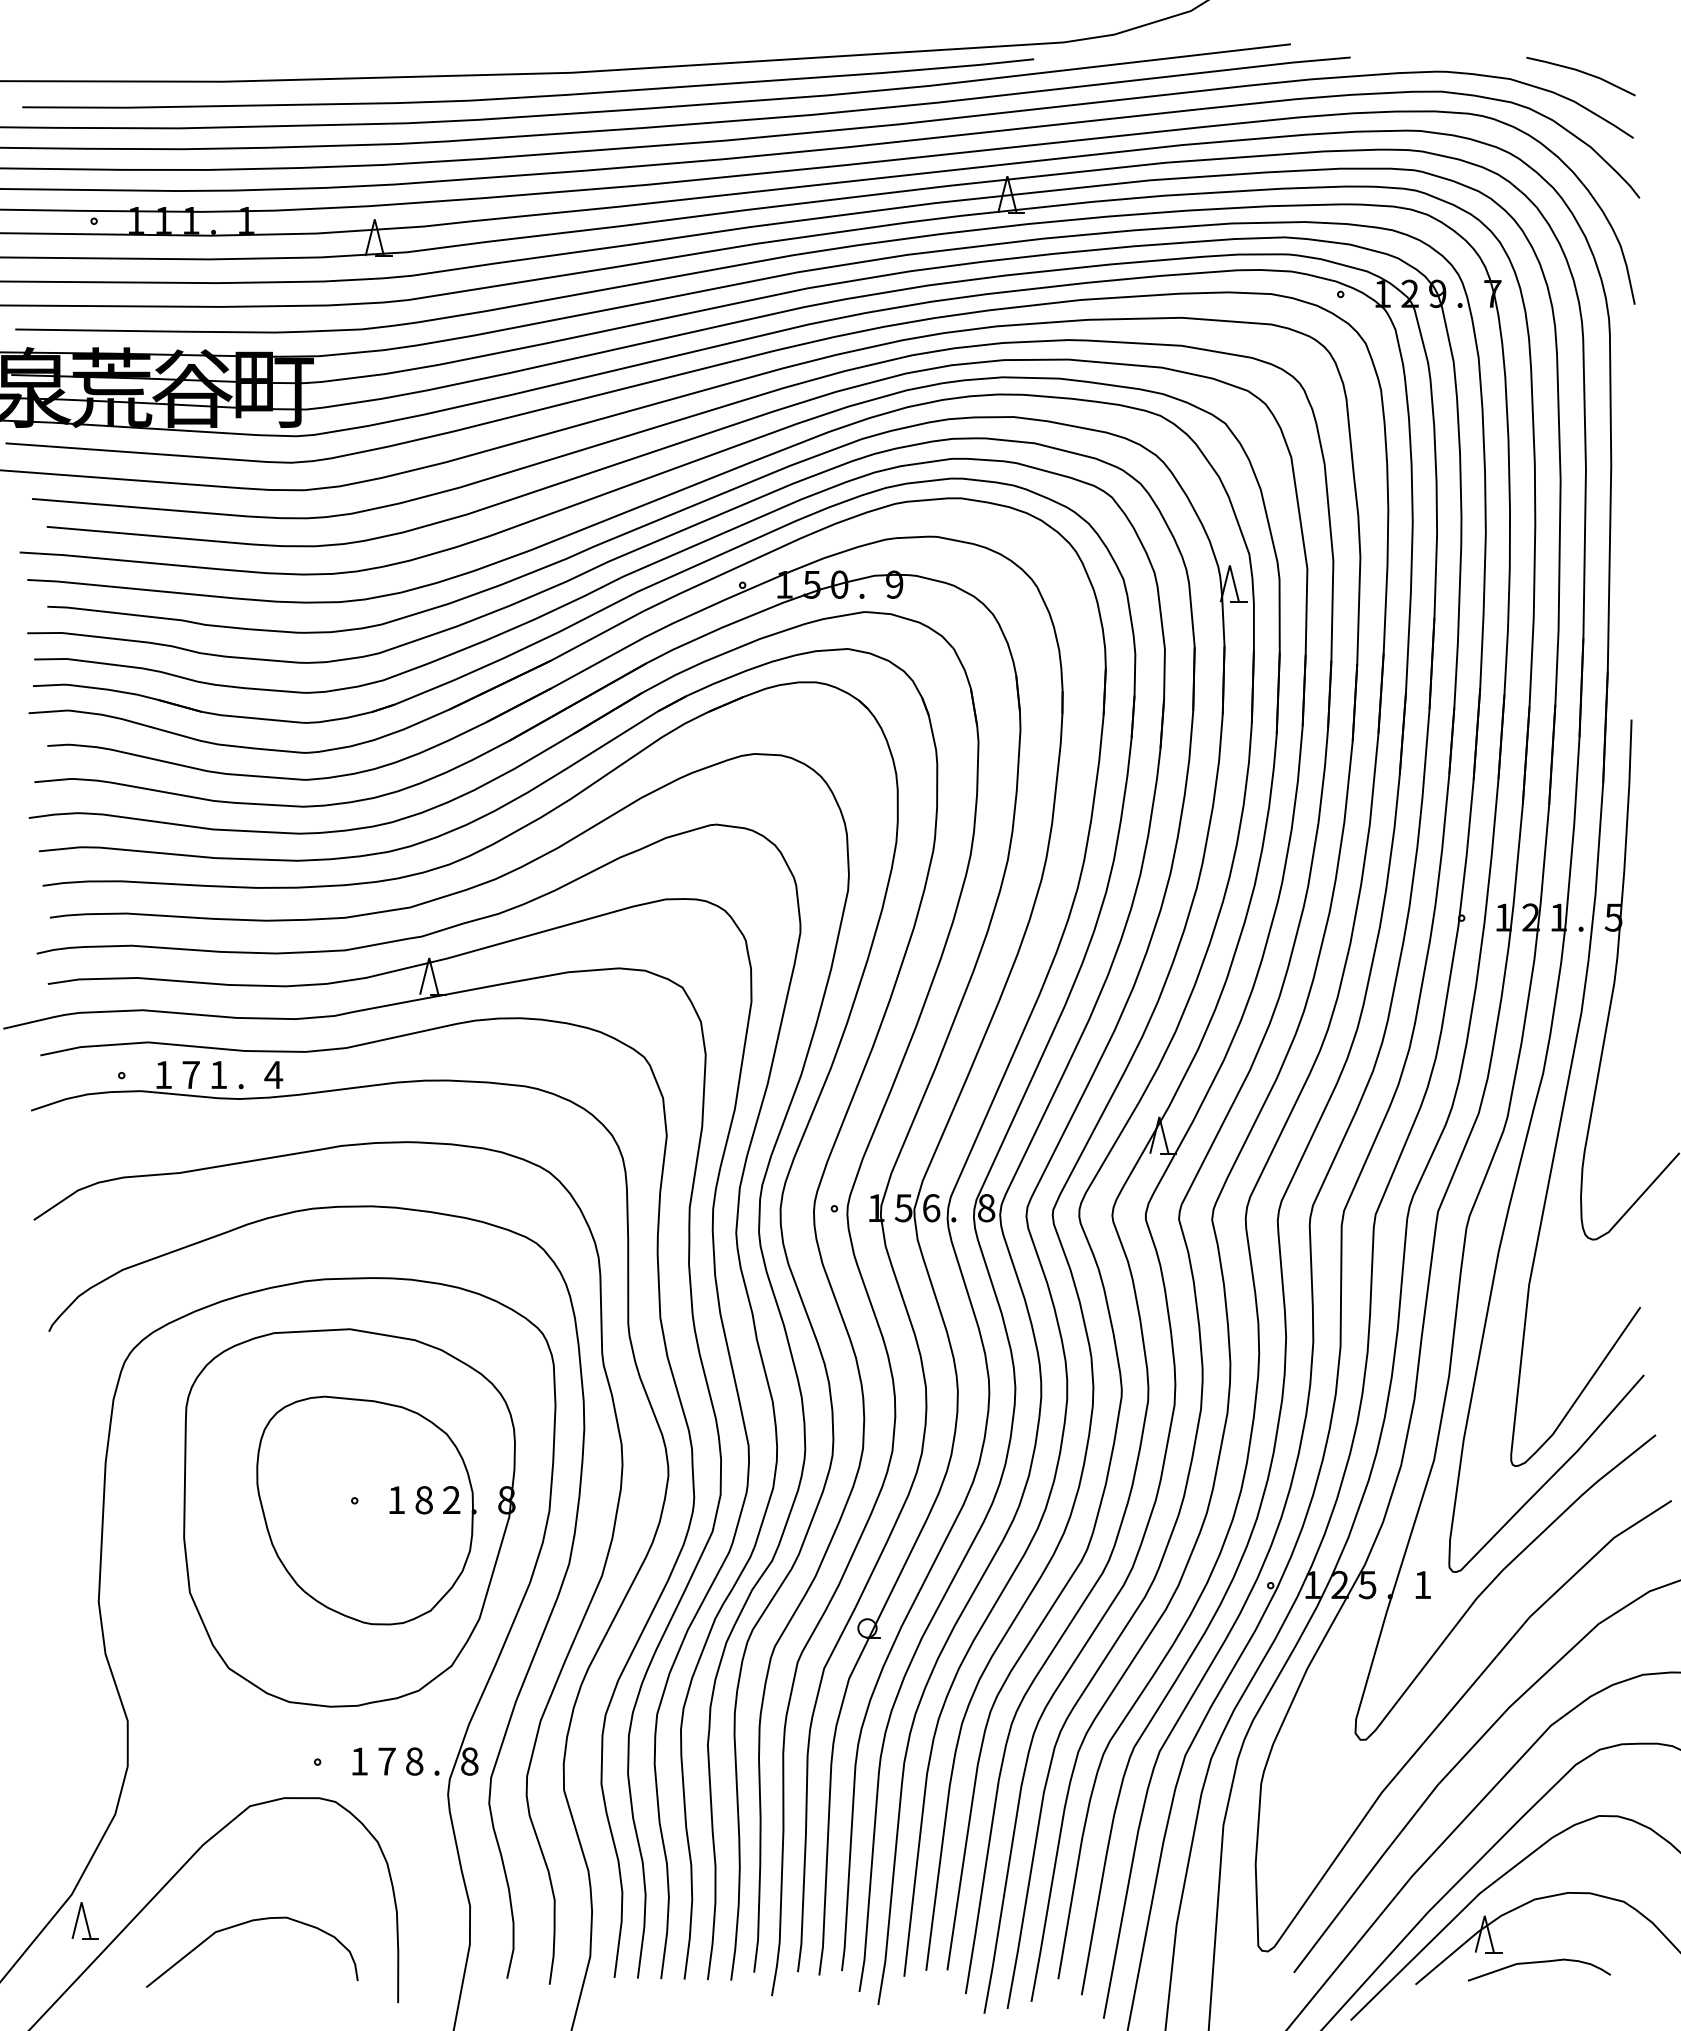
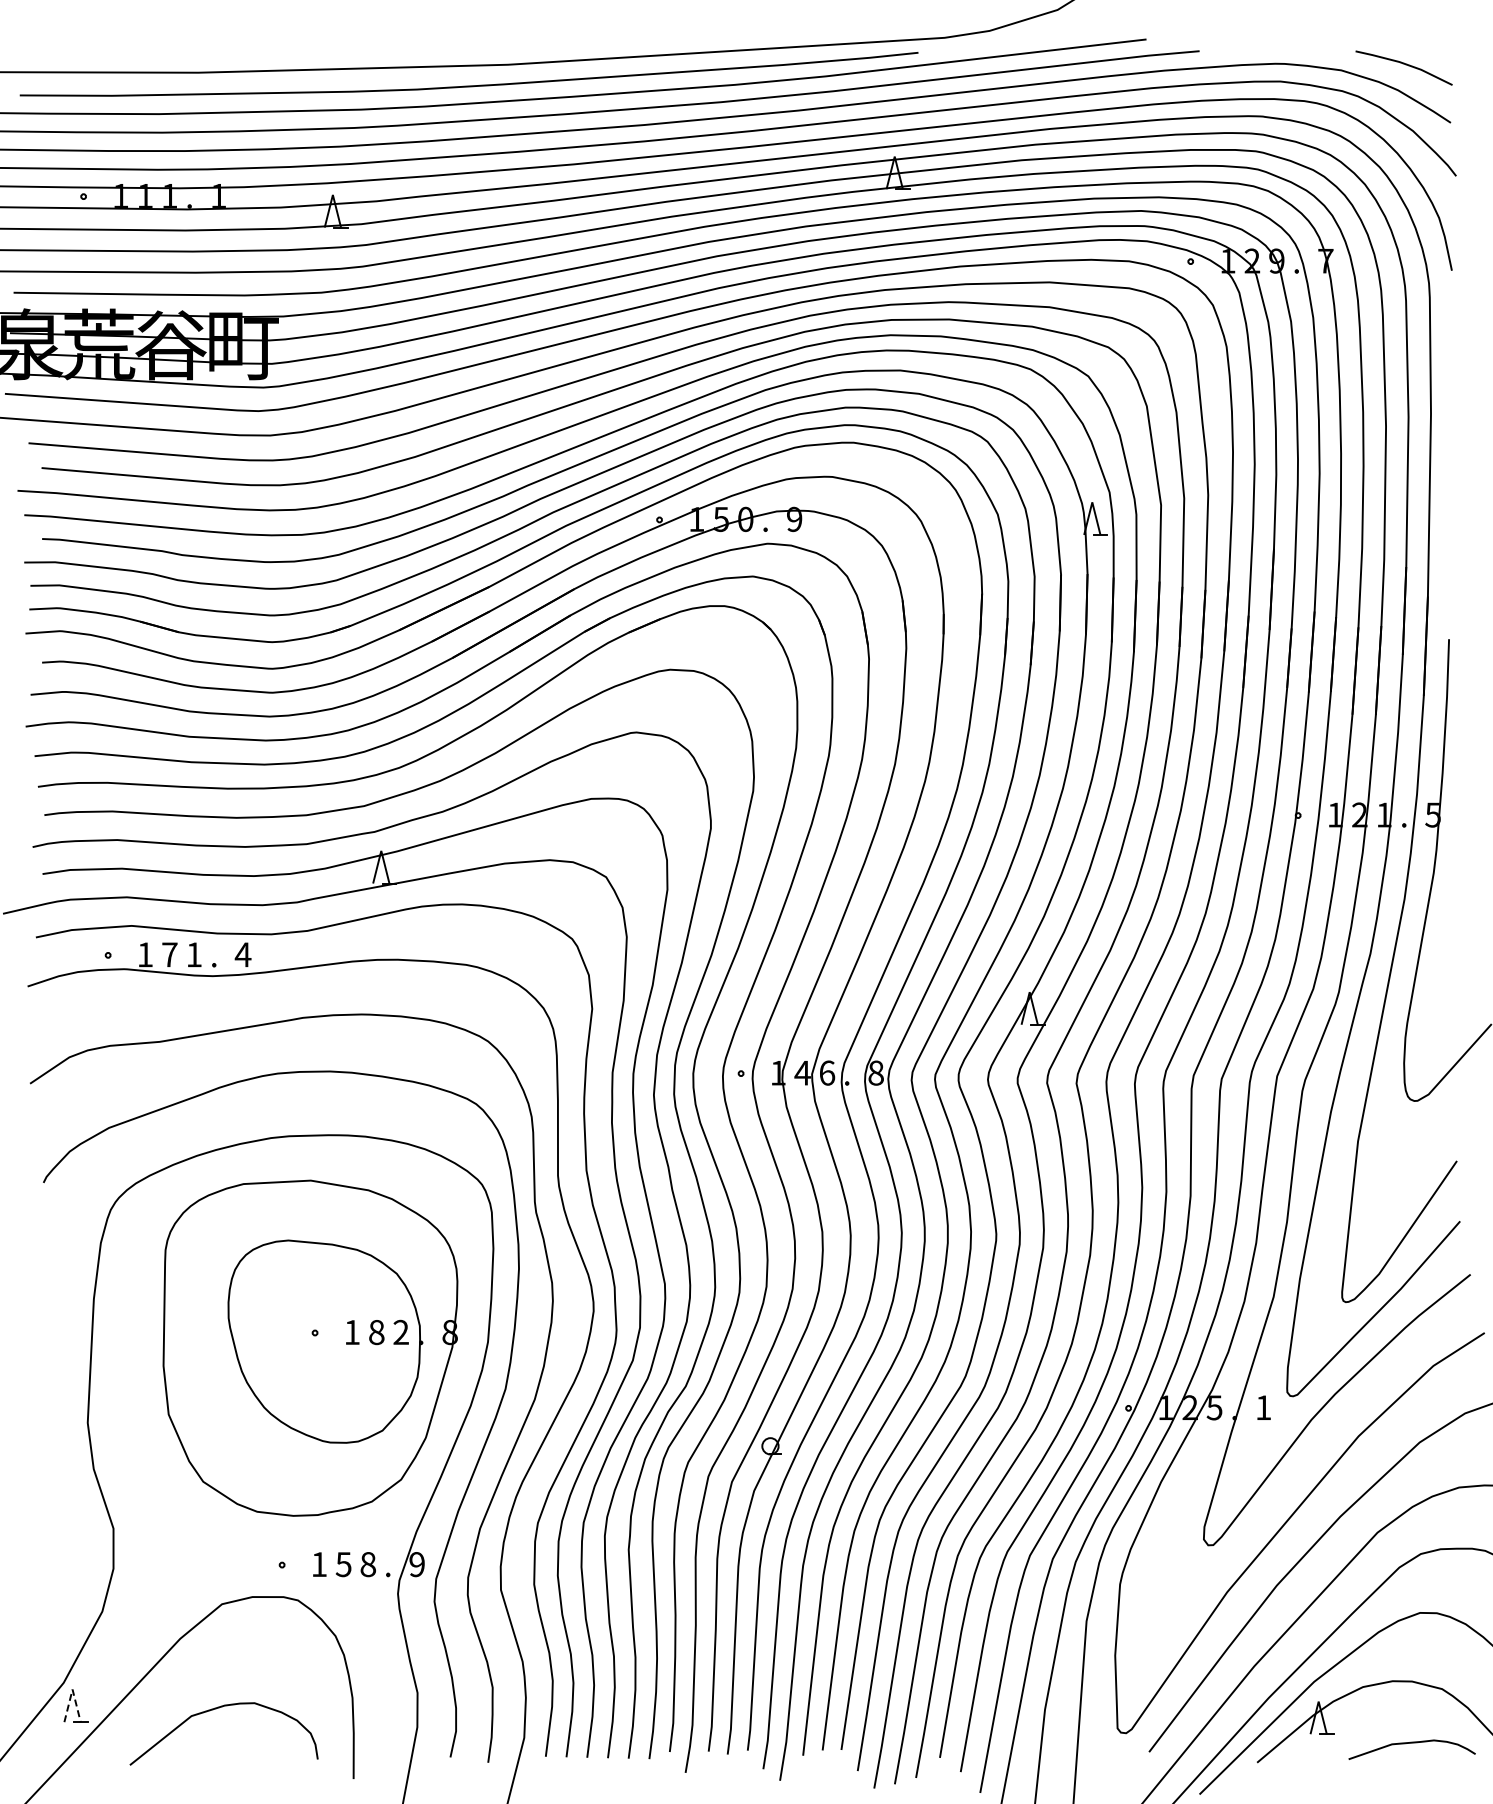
text: (903, 1208) -> (802, 1073), 5 -> 4
text: (386, 1761) -> (343, 1564), 7 -> 5
text: (468, 1761) -> (416, 1564), 8 -> 9
line: (81, 1902) -> (72, 1689), solid -> dashed
curve: (1538, 1963) -> (1411, 1743), moved

